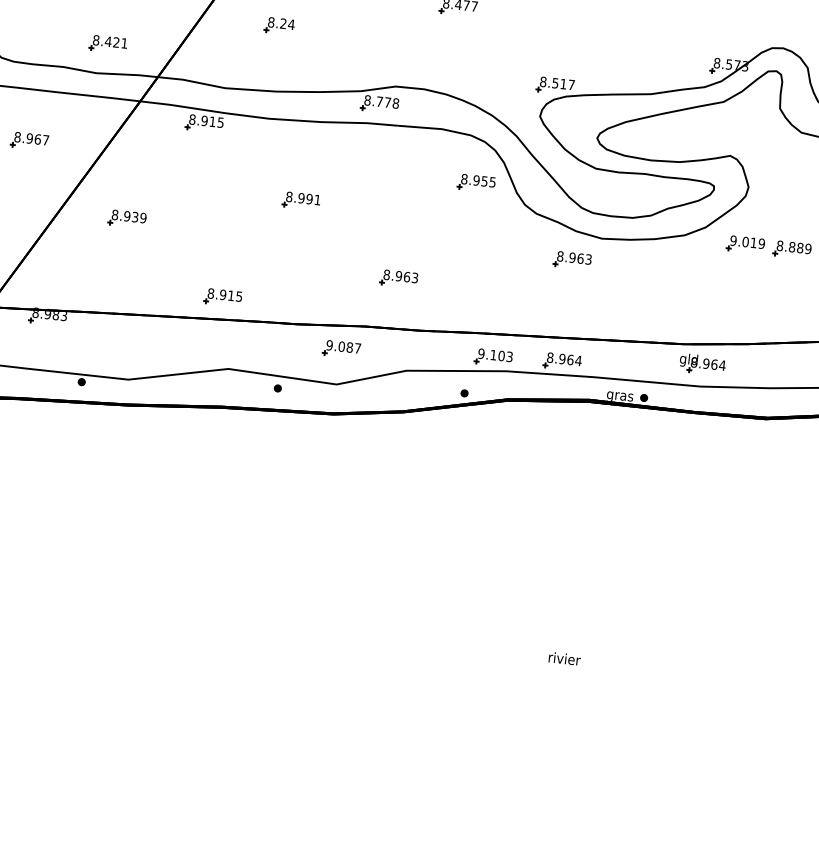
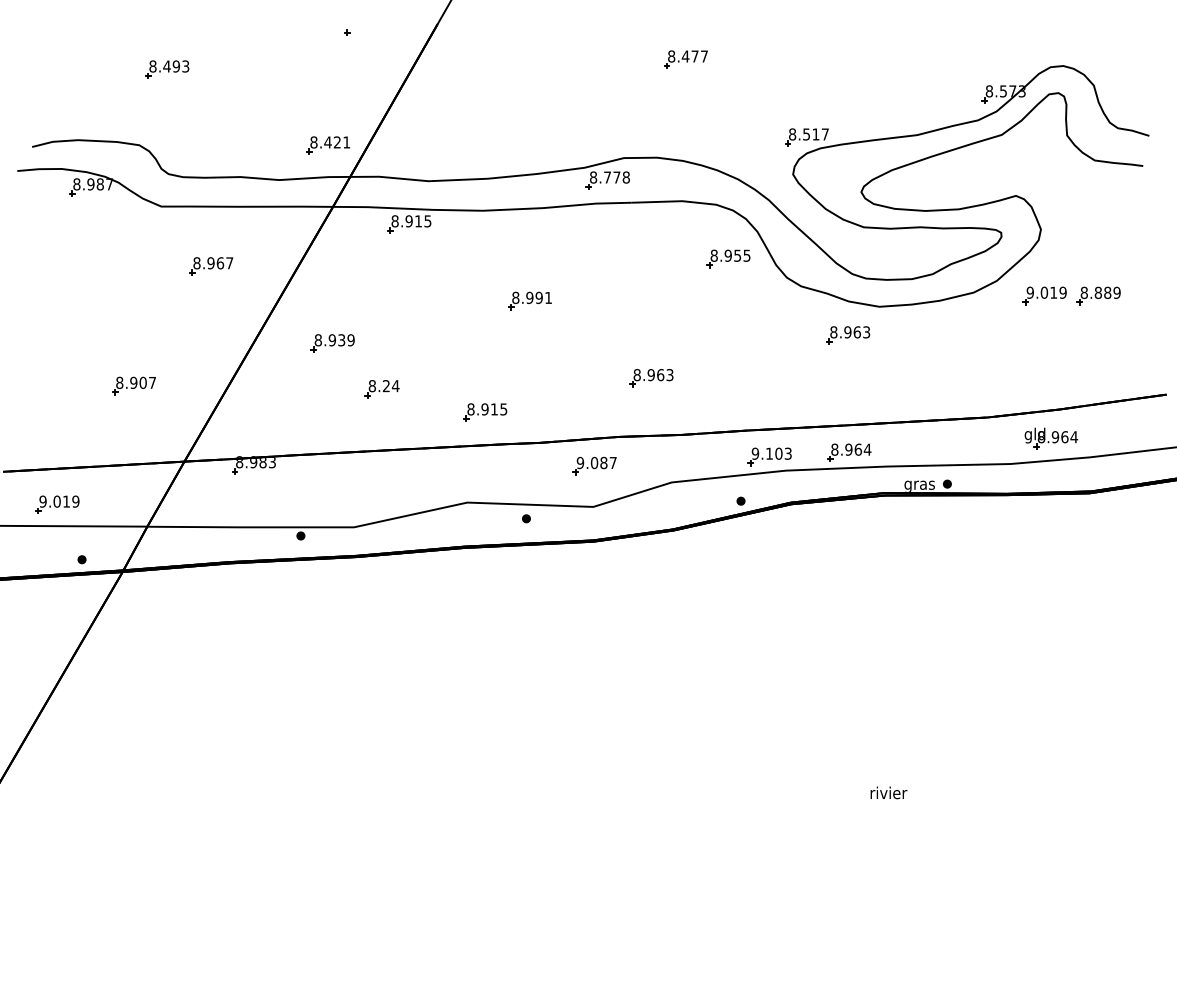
part: (278, 26) -> (381, 389), moved
part: (108, 44) -> (328, 145), moved
part: (223, 297) -> (485, 412), moved
part: (702, 364) -> (1051, 438), moved

